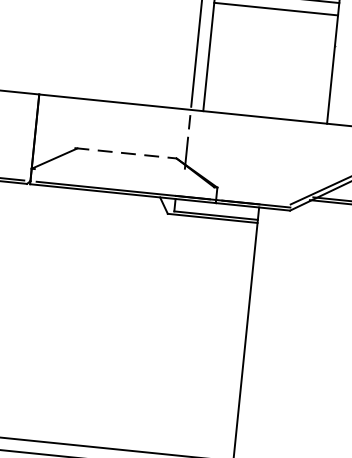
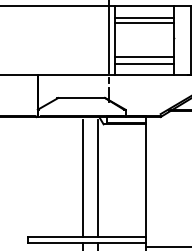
line: (268, 81) -> (144, 57), added
line: (267, 95) -> (144, 64), added
line: (126, 154) -> (81, 98), dashed -> solid
line: (113, 321) -> (83, 177), added
line: (143, 324) -> (97, 177), added

